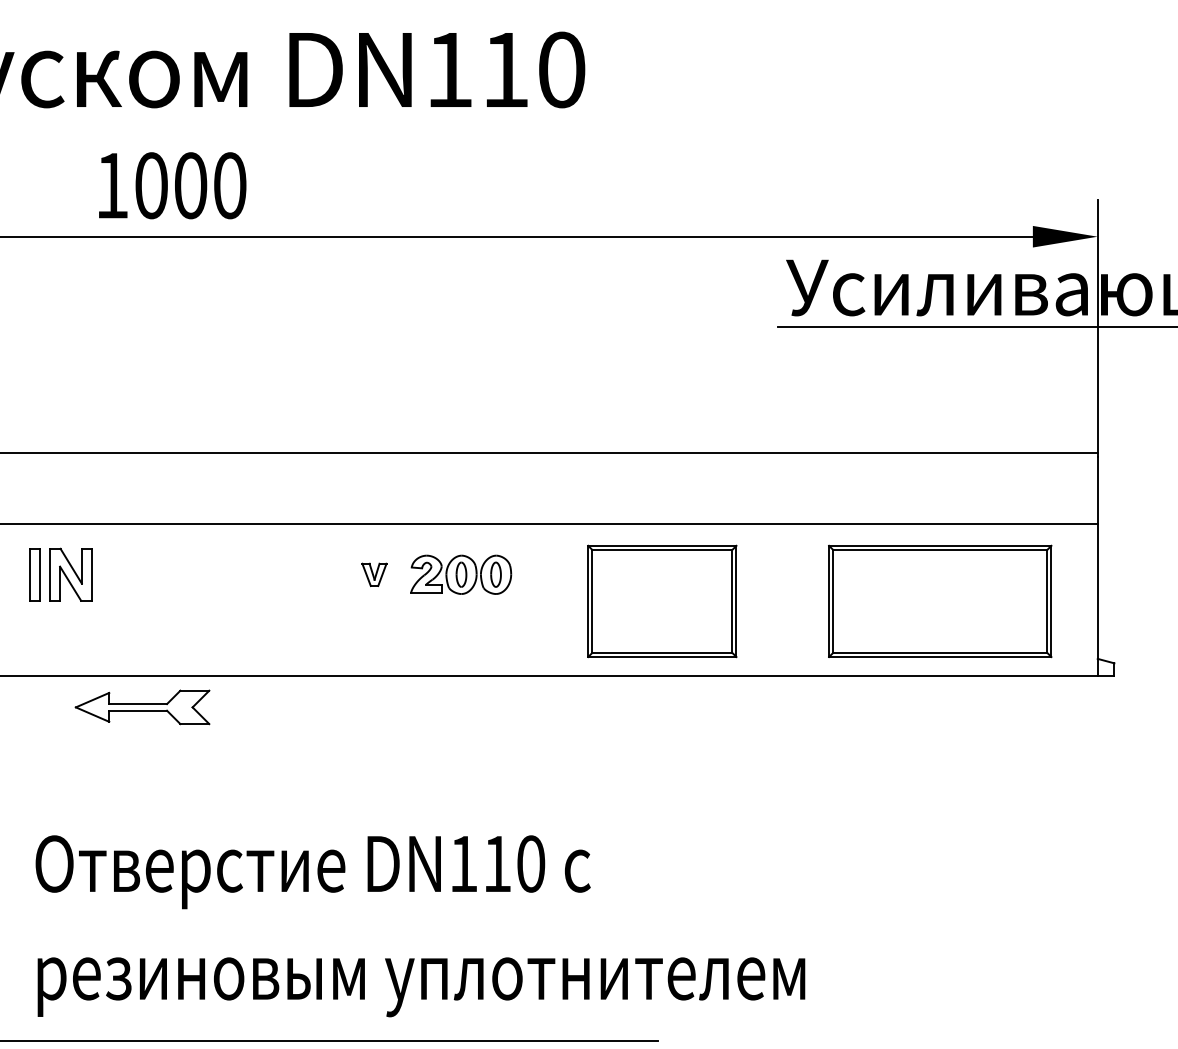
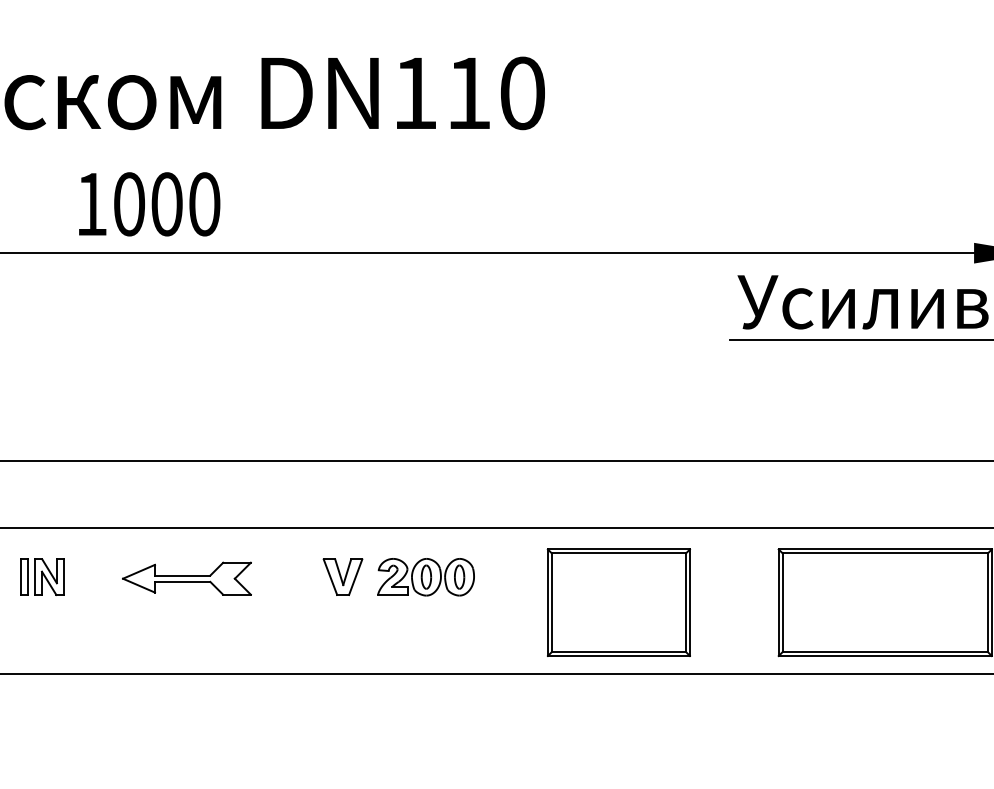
part: (60, 574) -> (42, 576), size x0.71
part: (374, 574) -> (343, 576), size x1.67
part: (142, 707) -> (186, 578), moved

